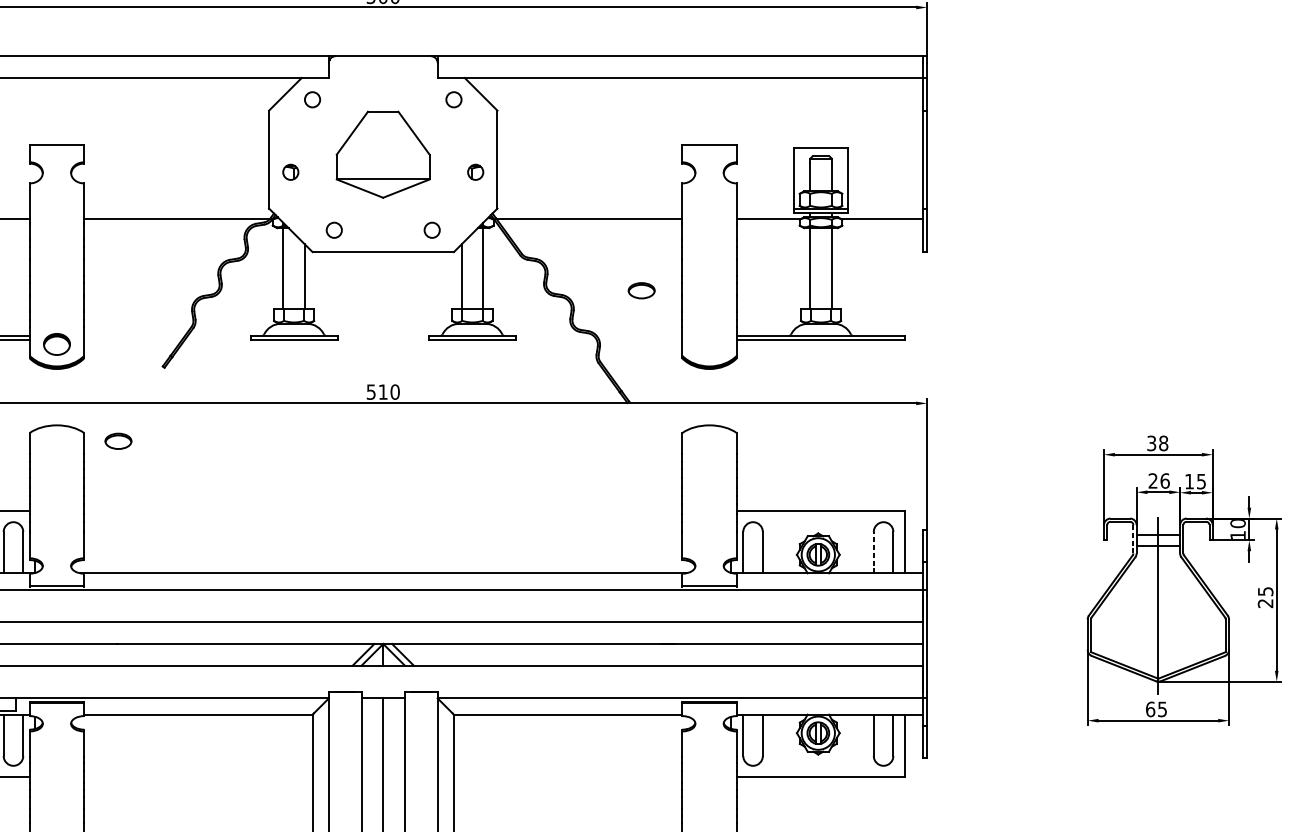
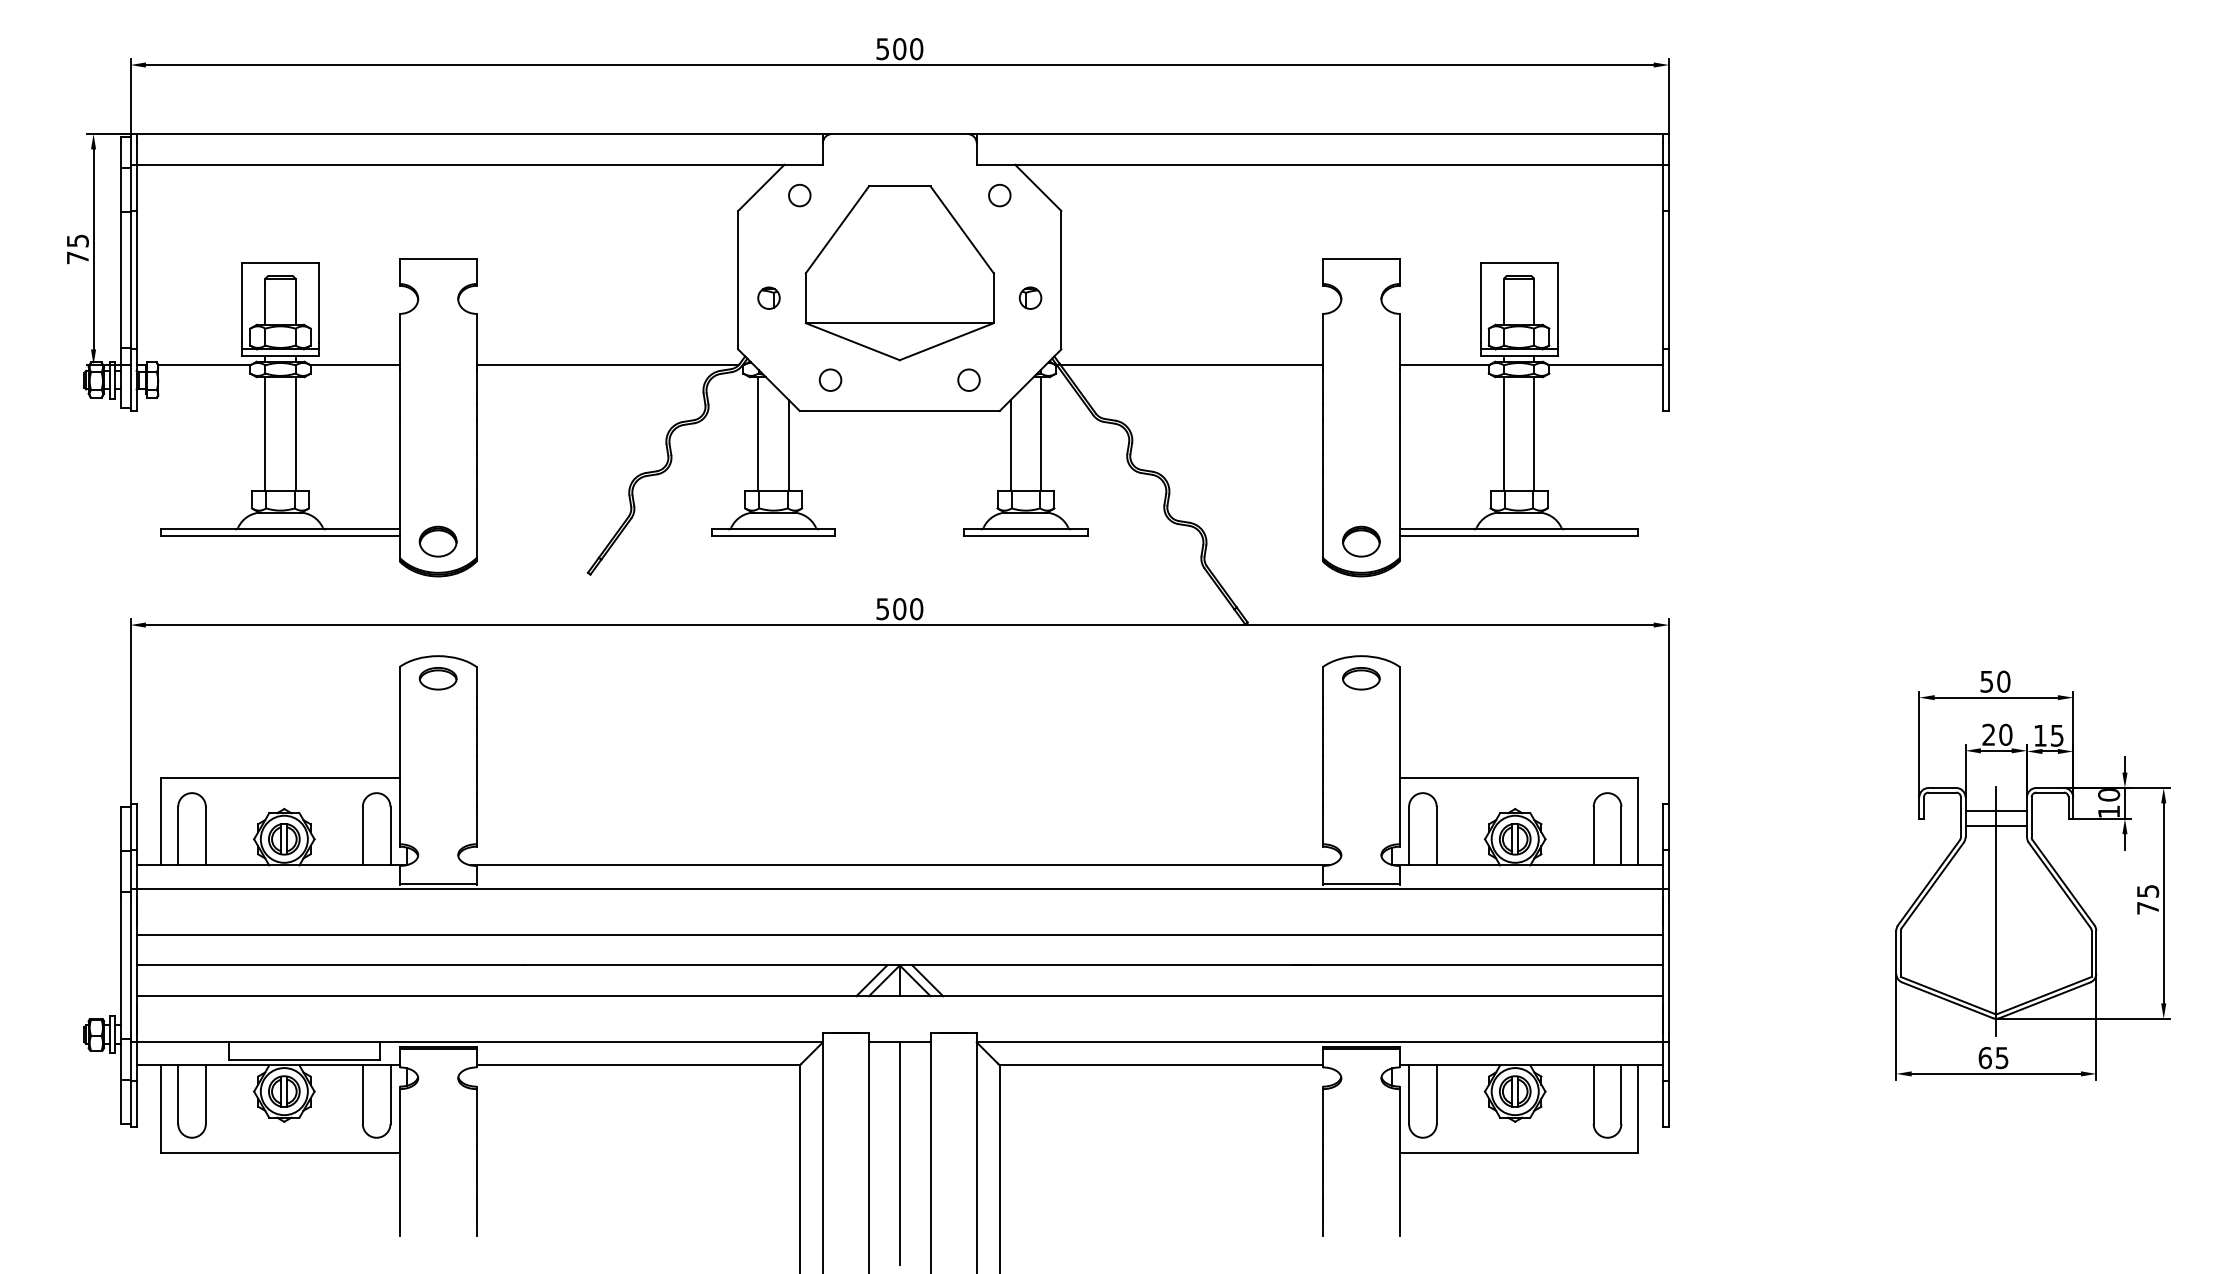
part: (383, 154) -> (899, 273), size x1.43
part: (641, 290) -> (1361, 678), moved
part: (709, 344) -> (1361, 541), added
text: (383, 392) -> (899, 609), 510 -> 500
part: (117, 441) -> (437, 678), moved
text: (1157, 443) -> (1995, 681), 38 -> 50
text: (1164, 480) -> (2005, 734), 26 -> 20
line: (1133, 539) -> (1960, 817), dashed -> solid
line: (873, 552) -> (1593, 835), dashed -> solid
text: (1265, 603) -> (2147, 908), 25 -> 75

